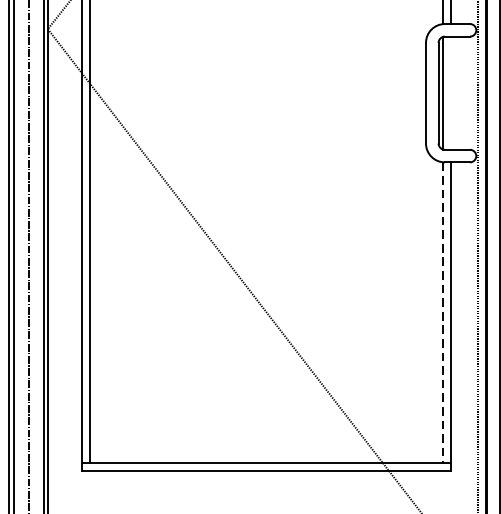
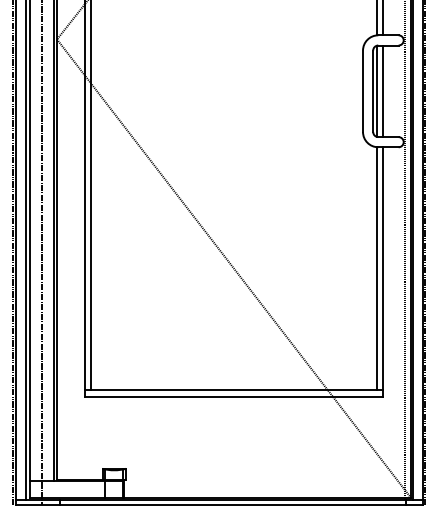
line: (451, 93) -> (383, 91), added
line: (443, 312) -> (377, 268), dashed -> solid

